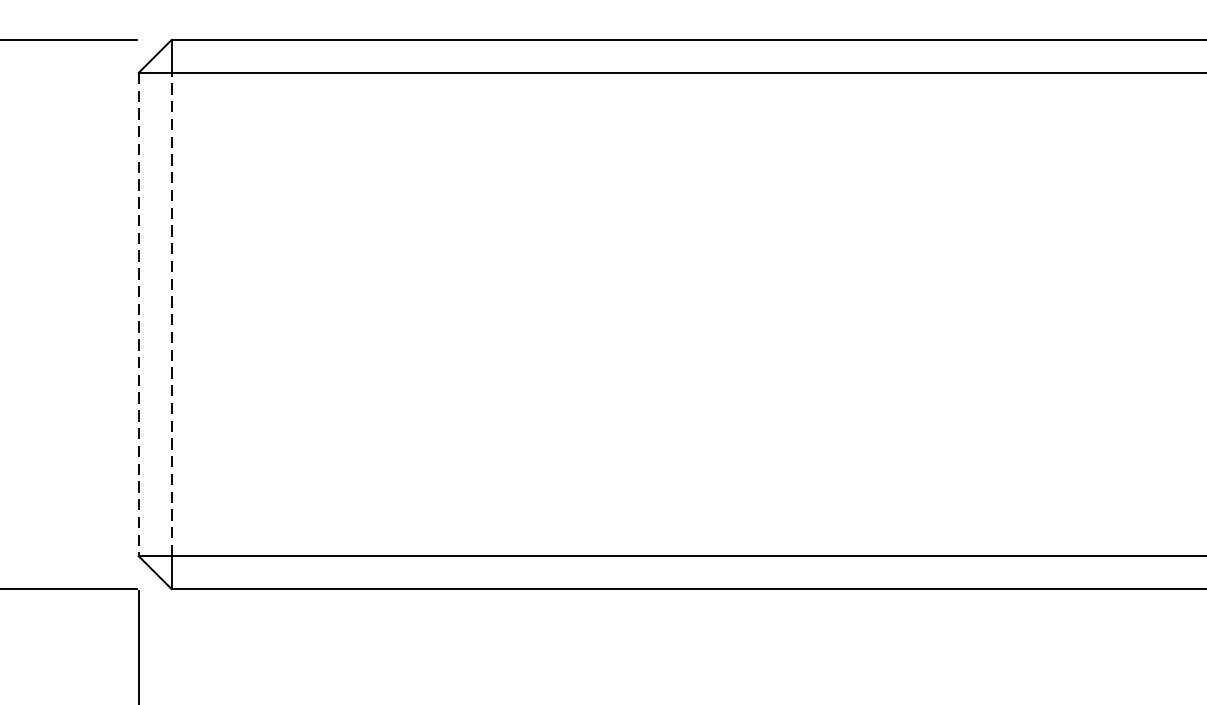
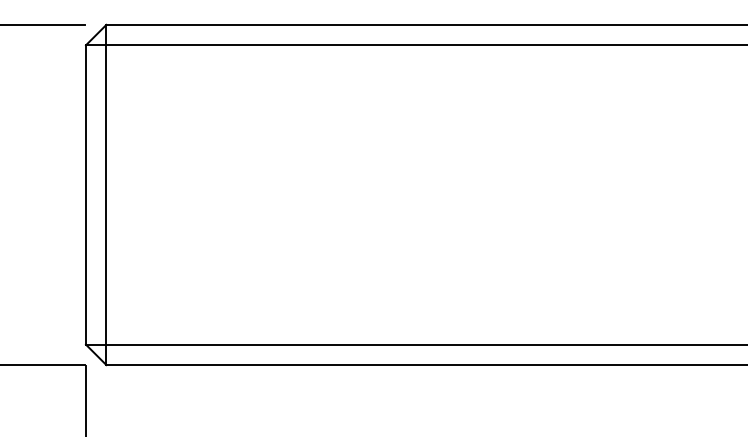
line: (137, 313) -> (85, 194), dashed -> solid
line: (171, 313) -> (106, 194), dashed -> solid

